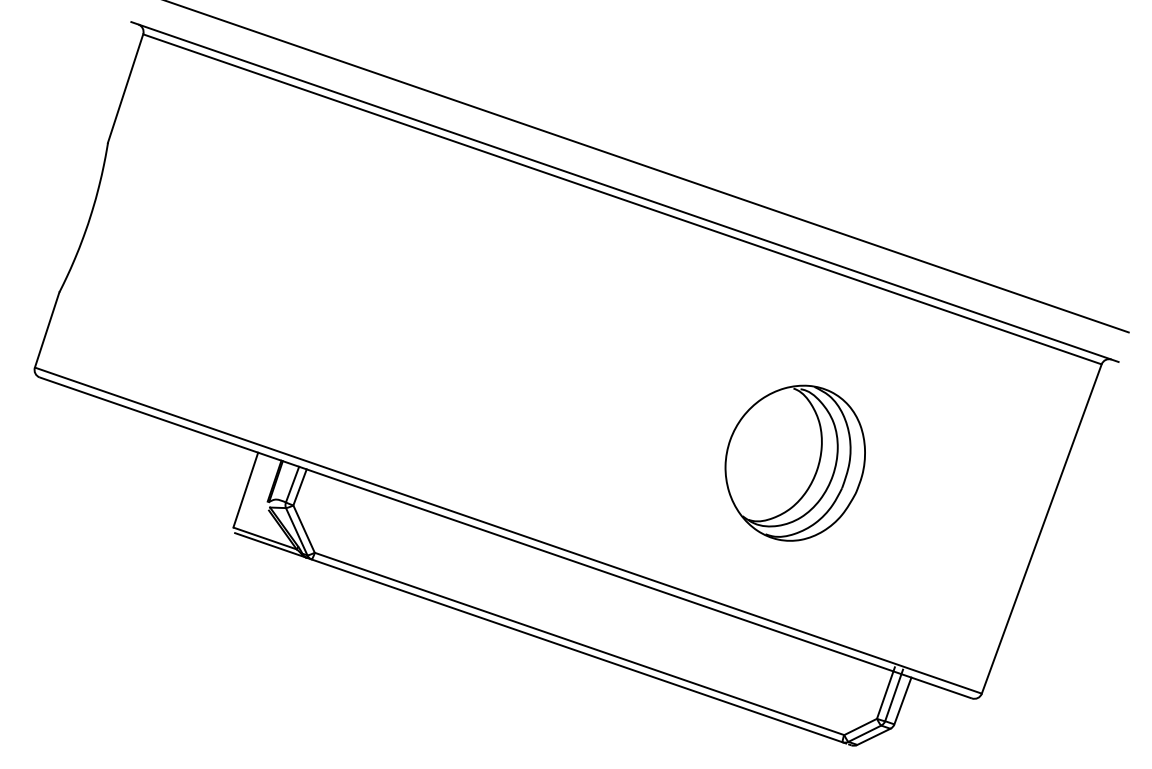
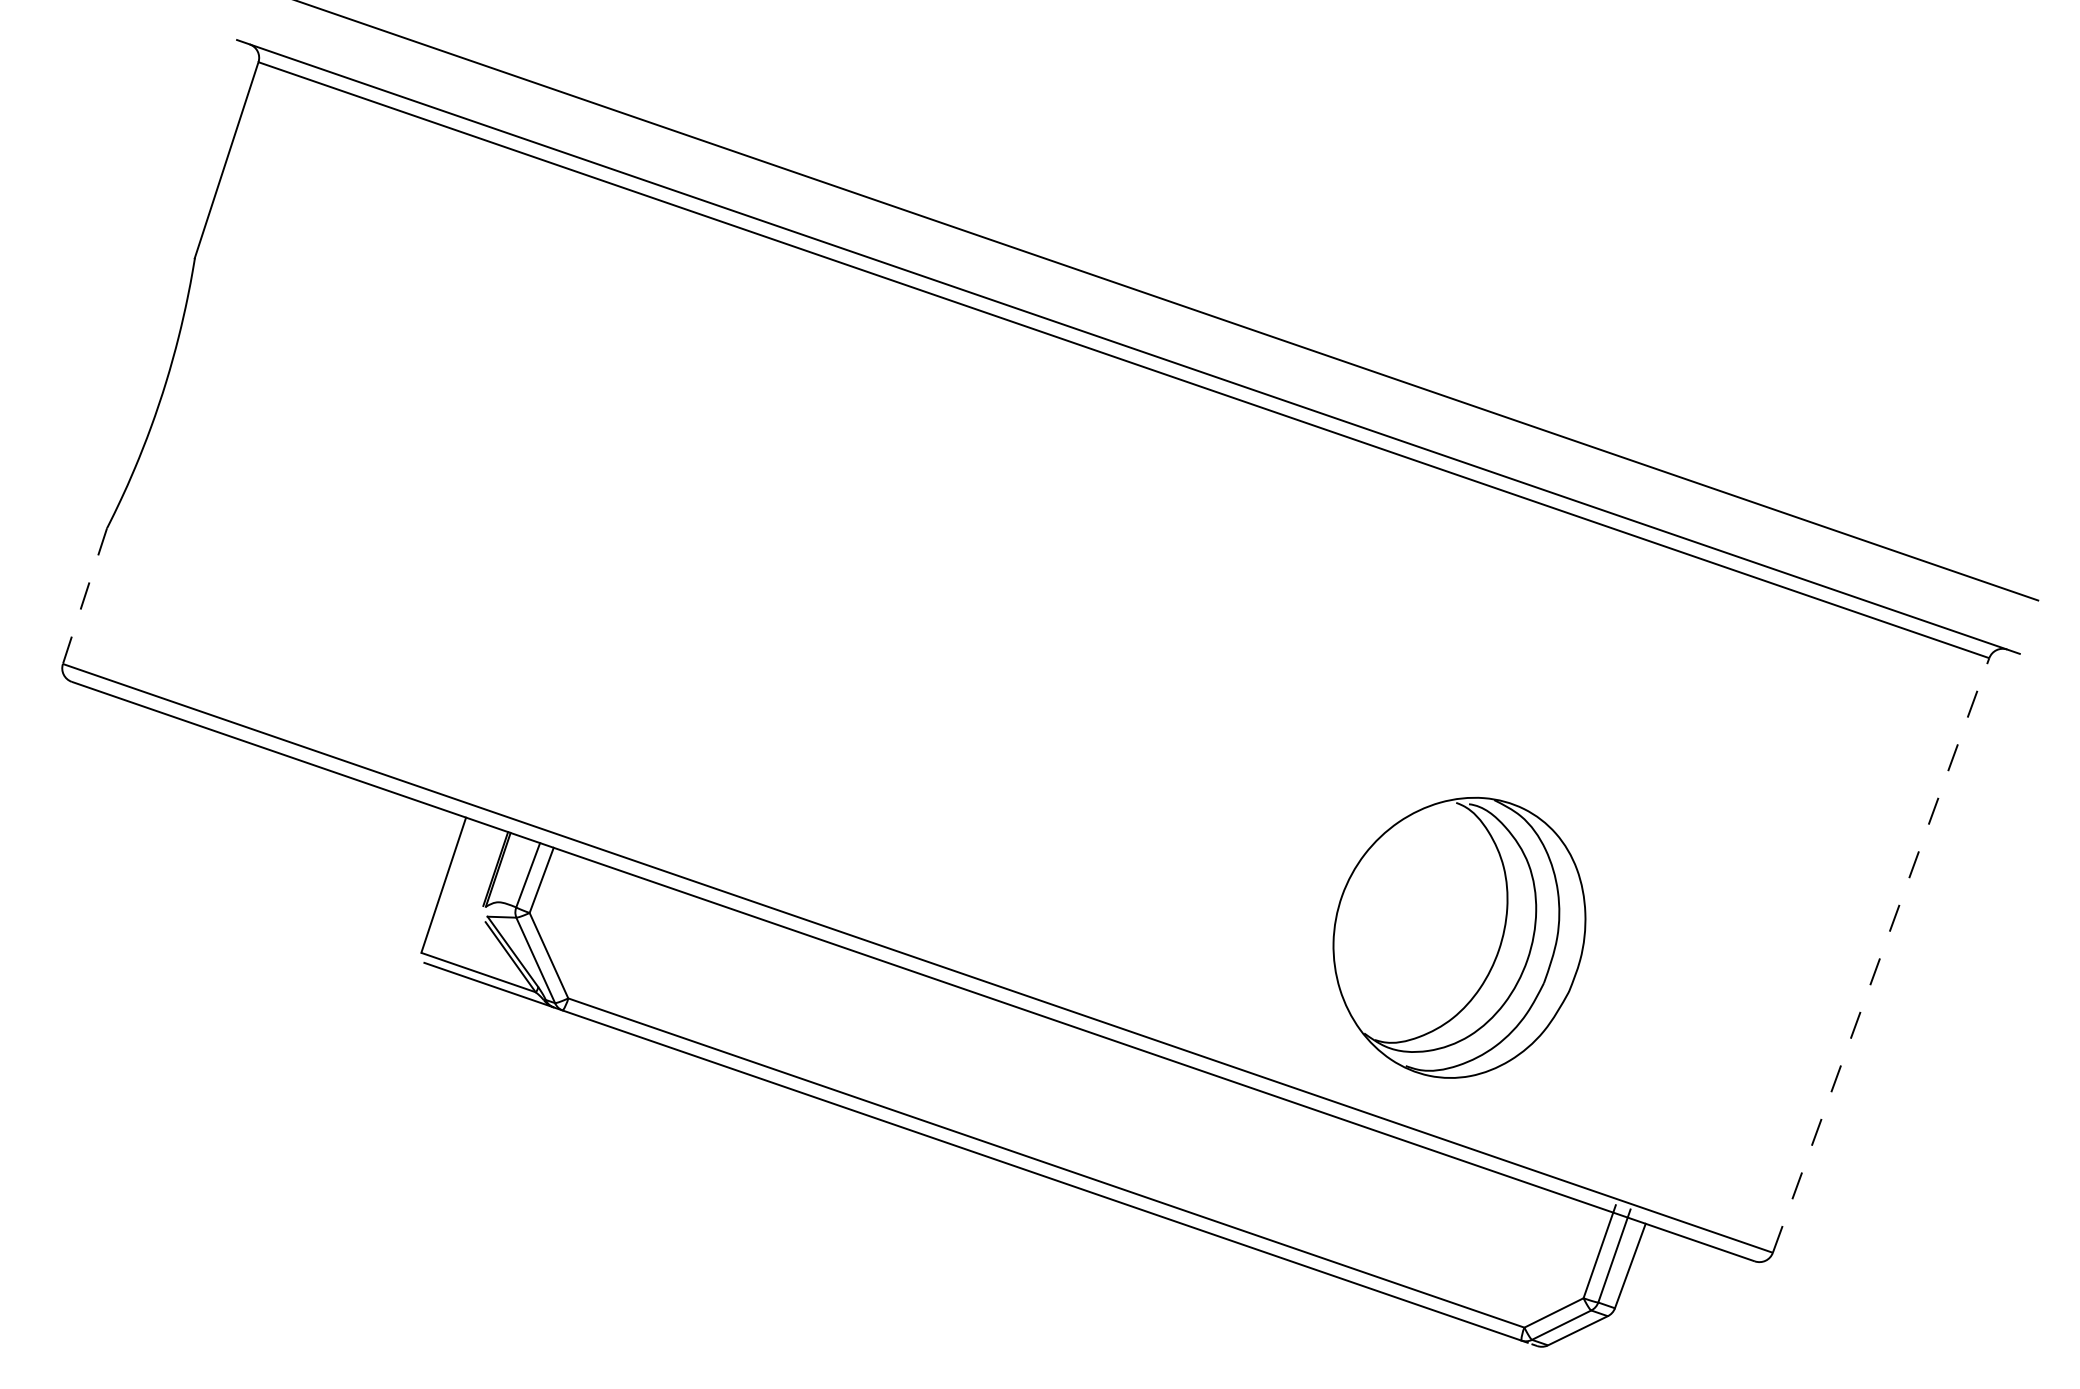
line: (47, 330) -> (85, 596), solid -> dashed
part: (794, 462) -> (1458, 936), moved
line: (1041, 528) -> (1880, 954), solid -> dashed

